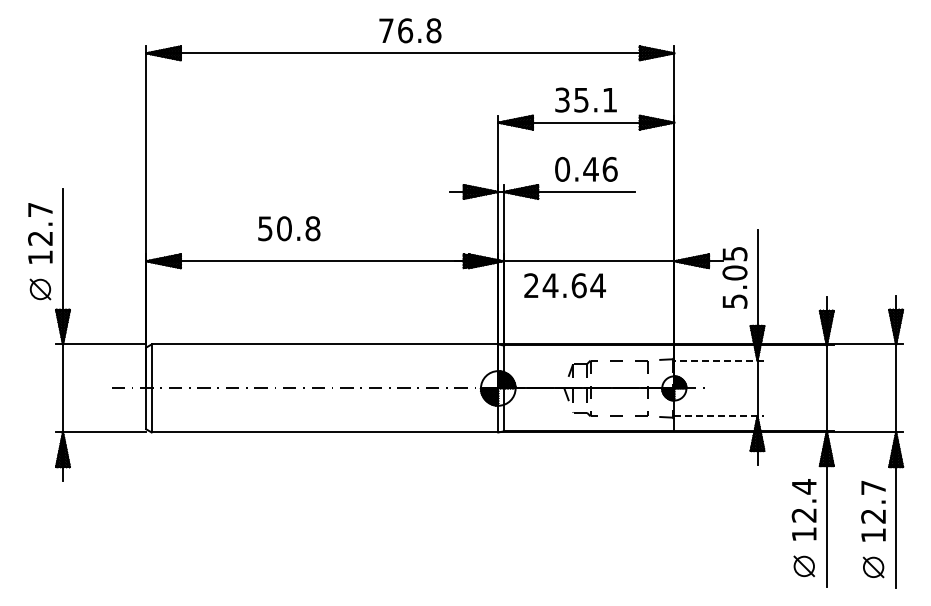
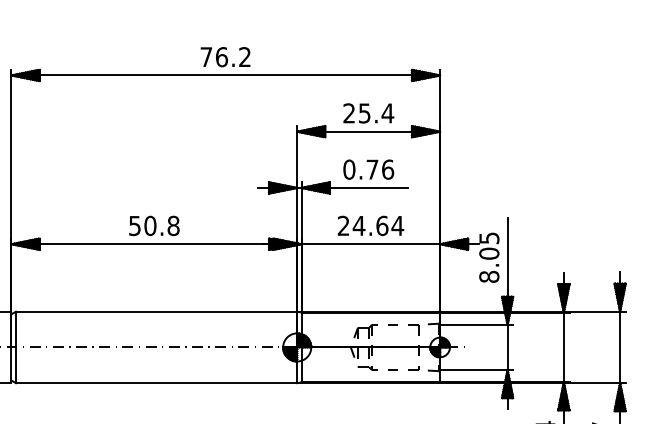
text: (433, 30) -> (244, 56), 76.8 -> 76.2
text: (586, 99) -> (368, 112), 35.1 -> 25.4
text: (590, 169) -> (372, 169), 0.46 -> 0.76
text: (289, 228) -> (154, 225), moved
text: (565, 285) -> (371, 225), moved
text: (734, 301) -> (488, 276), 5.05 -> 8.05
line: (718, 360) -> (475, 324), dashed -> solid
line: (719, 416) -> (476, 370), dashed -> solid

